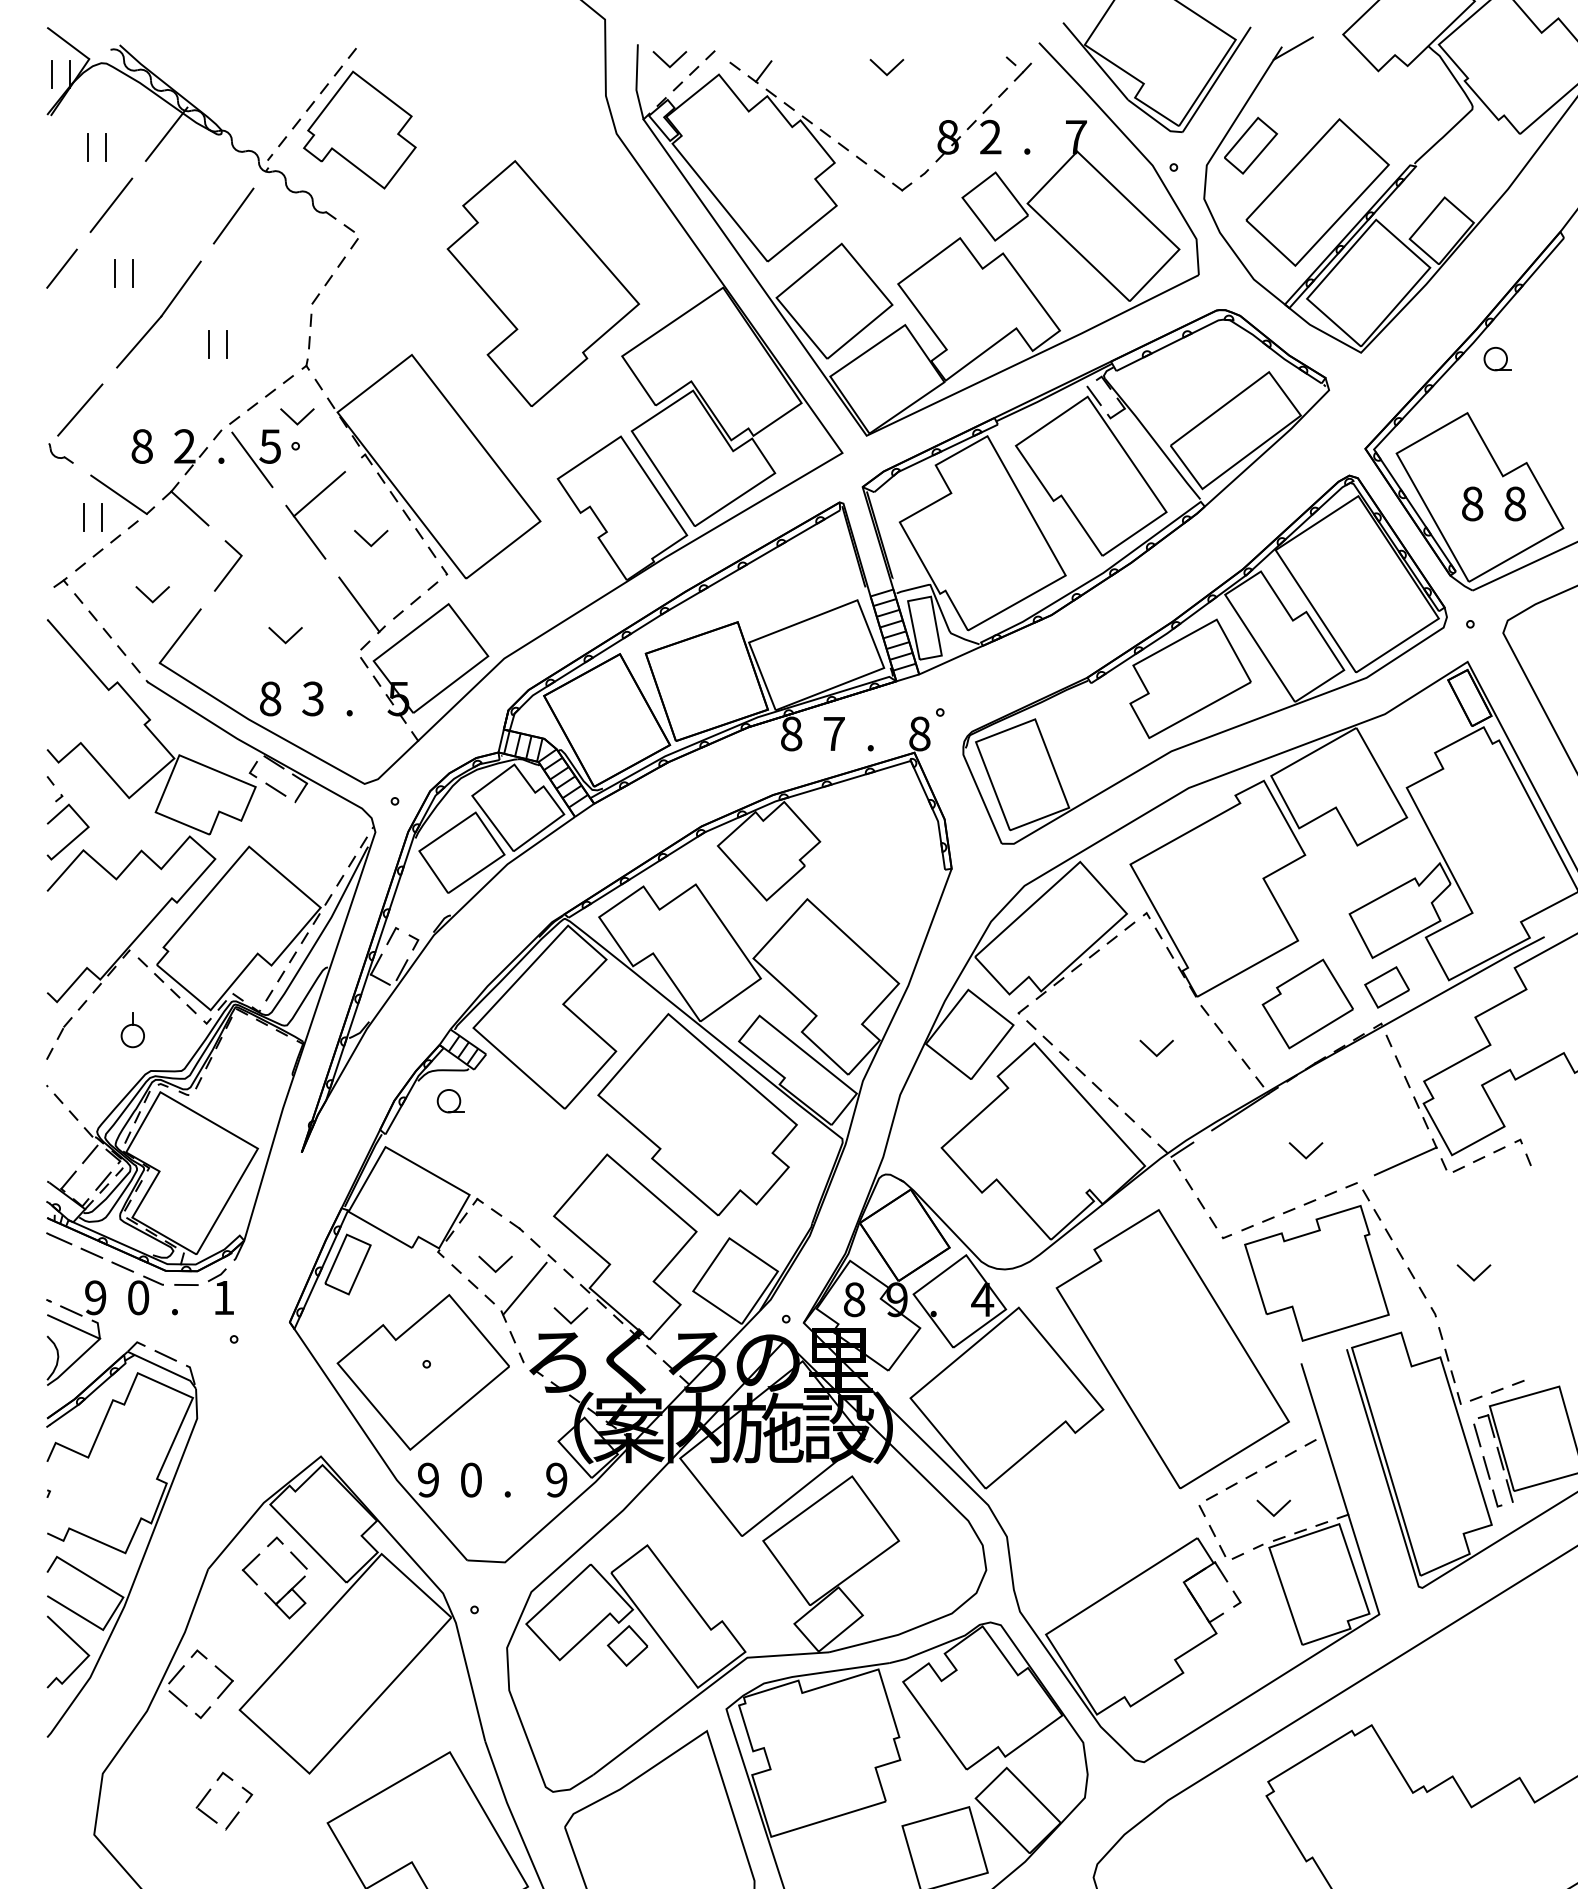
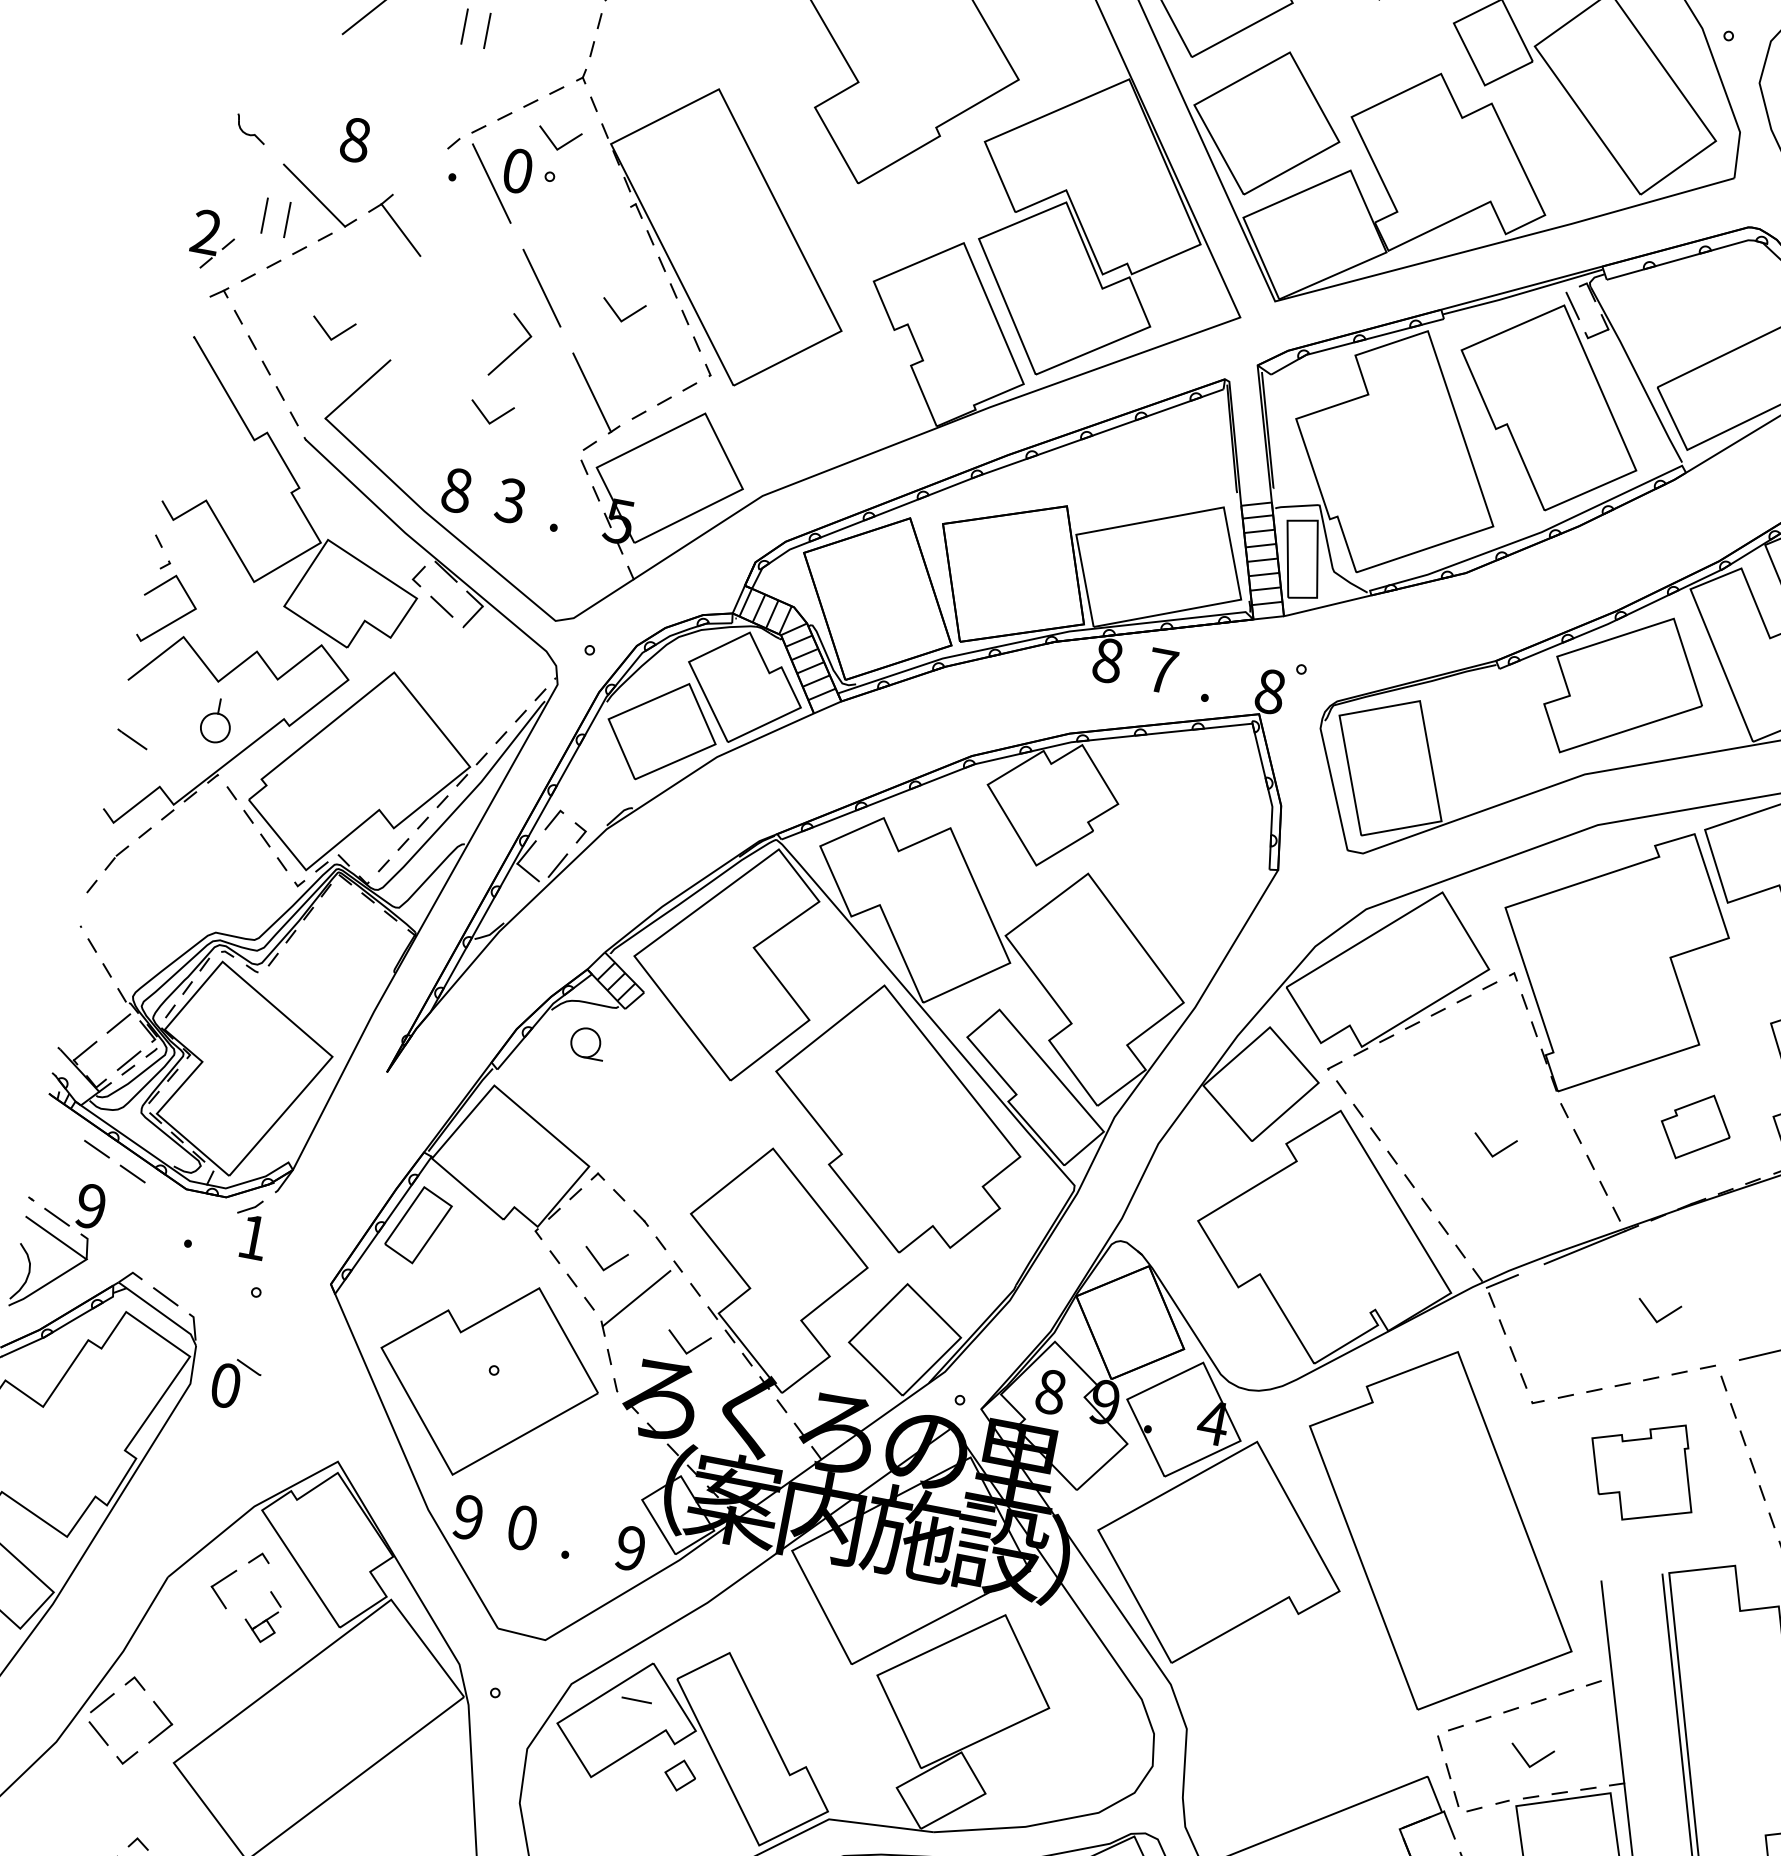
line: (80, 409) -> (286, 78), removed
text: (270, 446) -> (517, 171), 5 -> 0
part: (190, 452) -> (211, 241), moved
line: (319, 494) -> (568, 243), removed
line: (231, 567) -> (515, 348), moved
part: (1307, 1003) -> (1696, 1126), size x0.6
part: (132, 1030) -> (216, 720), moved
line: (59, 1238) -> (132, 739), moved
part: (1316, 1273) -> (1642, 1470), size x0.6
line: (186, 1284) -> (636, 1699), moved
part: (145, 1295) -> (235, 1384), moved
part: (285, 1585) -> (261, 1616), size x0.6
part: (627, 1645) -> (680, 1774), size x0.6

